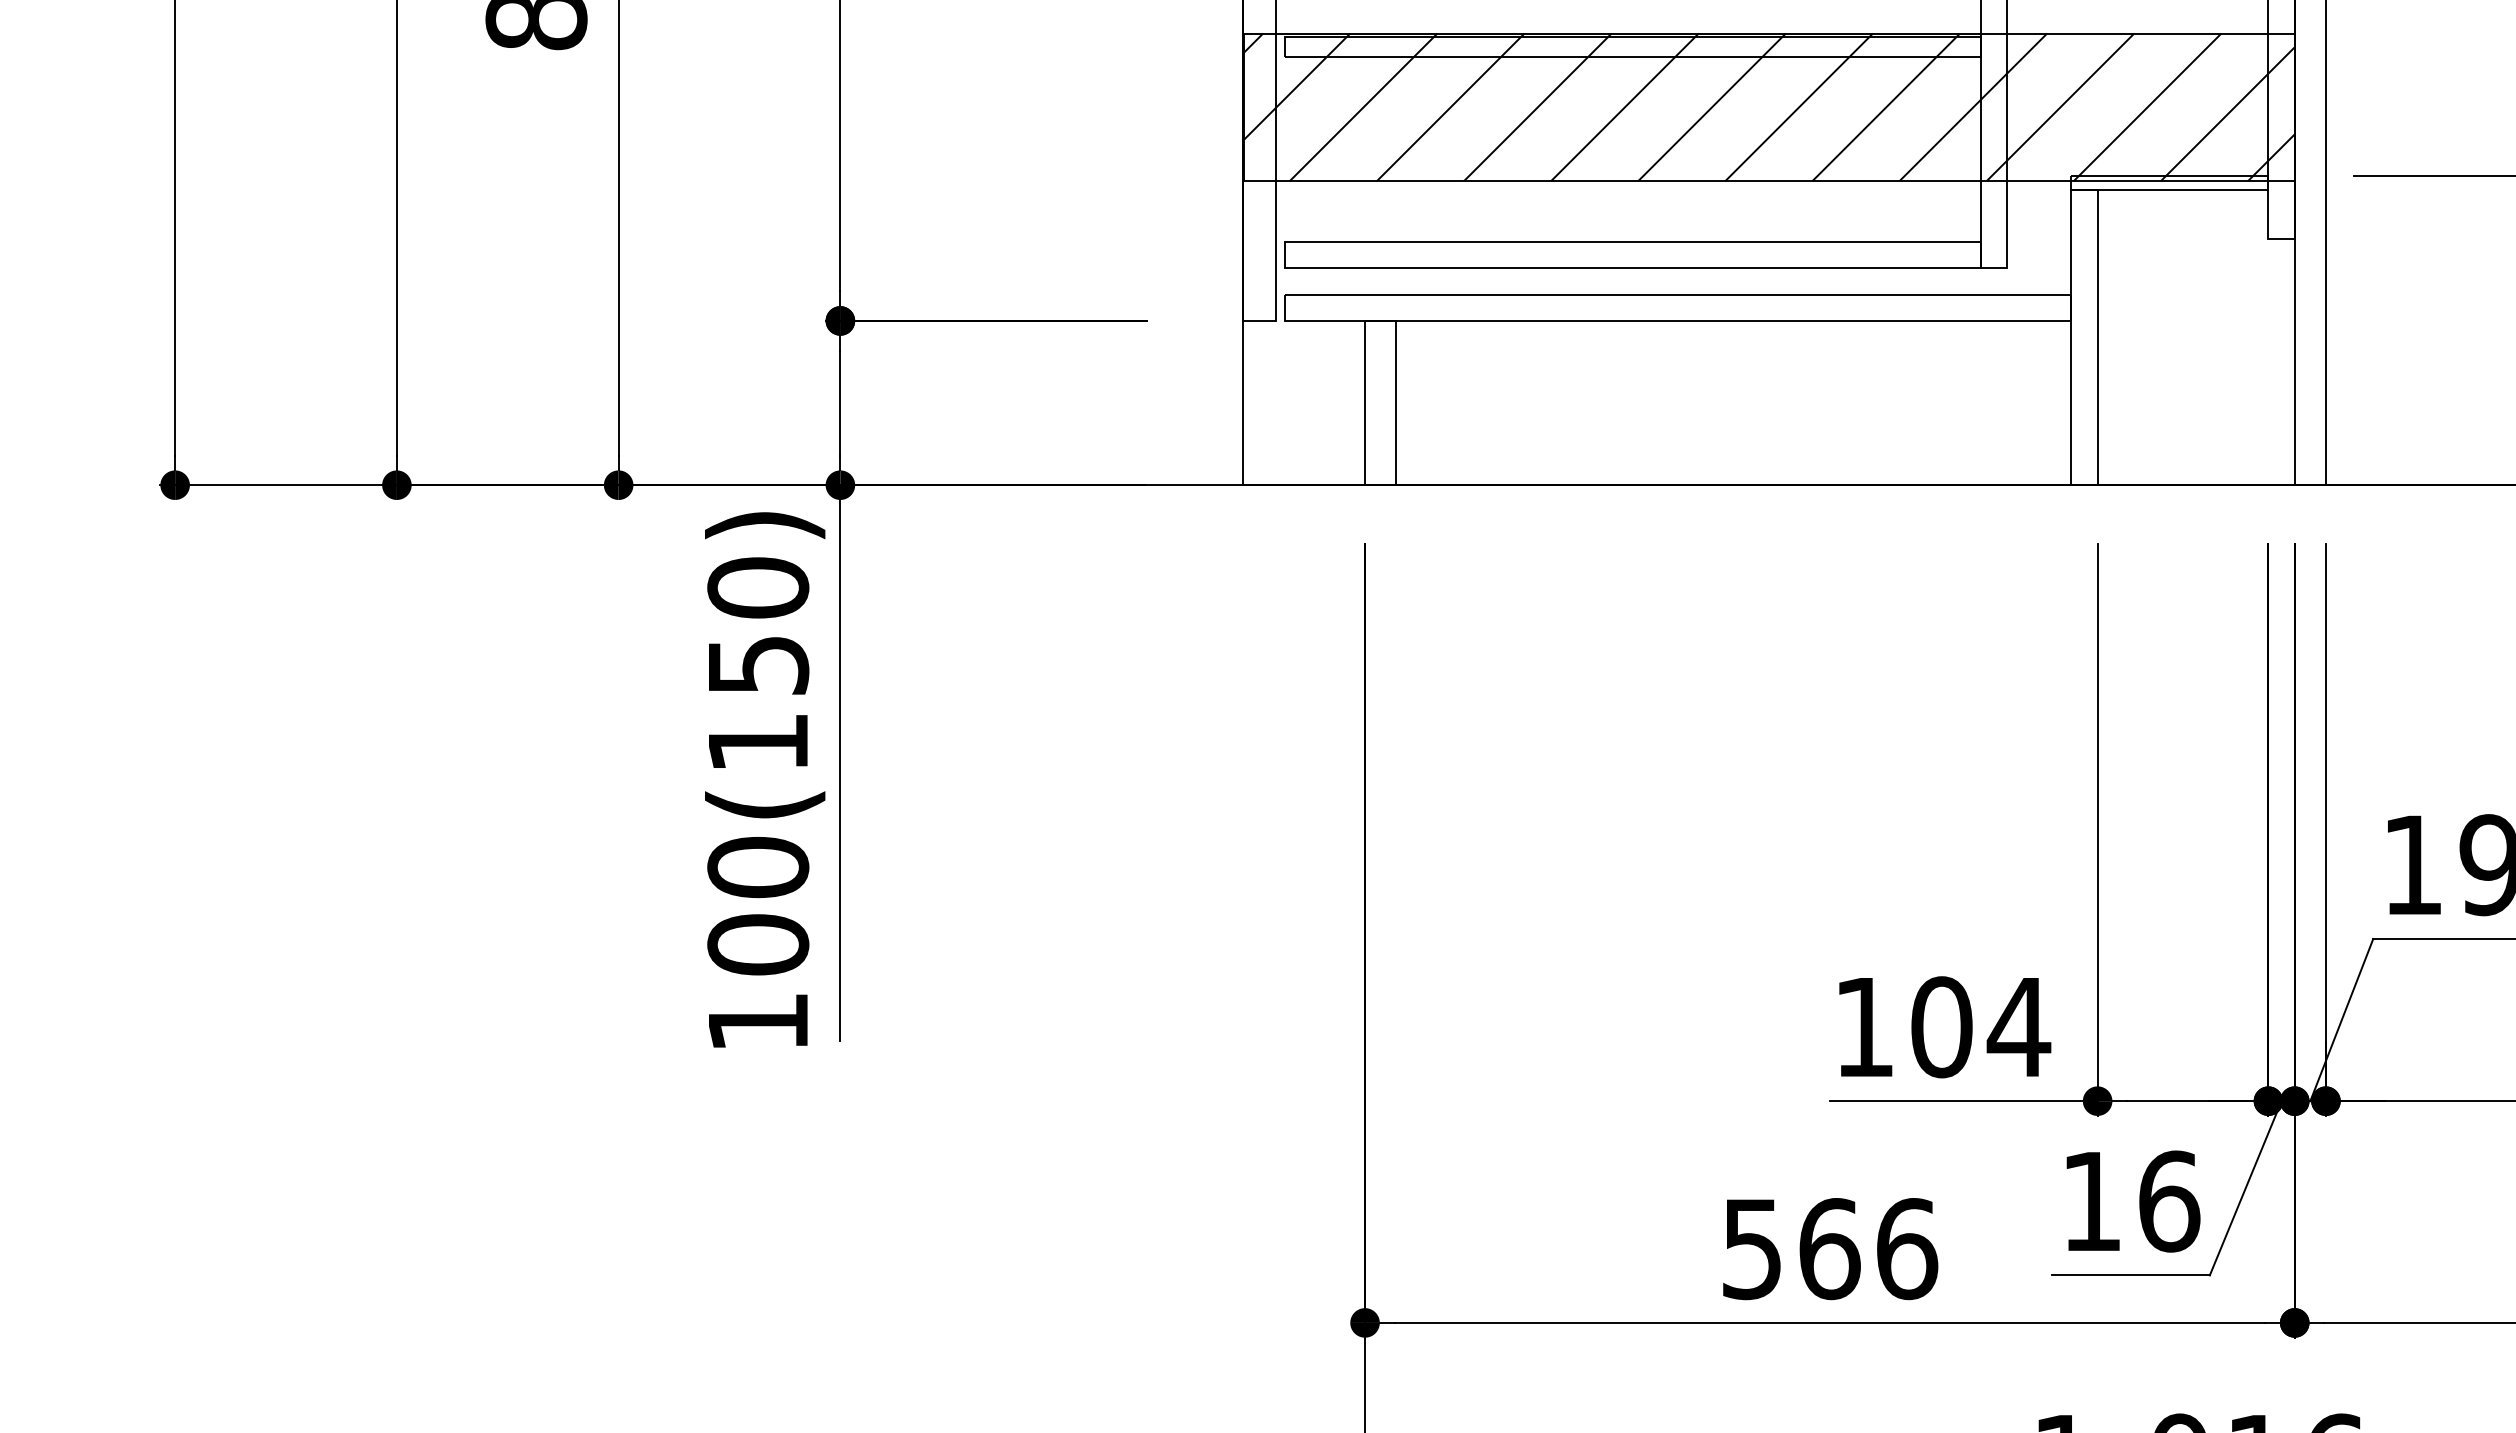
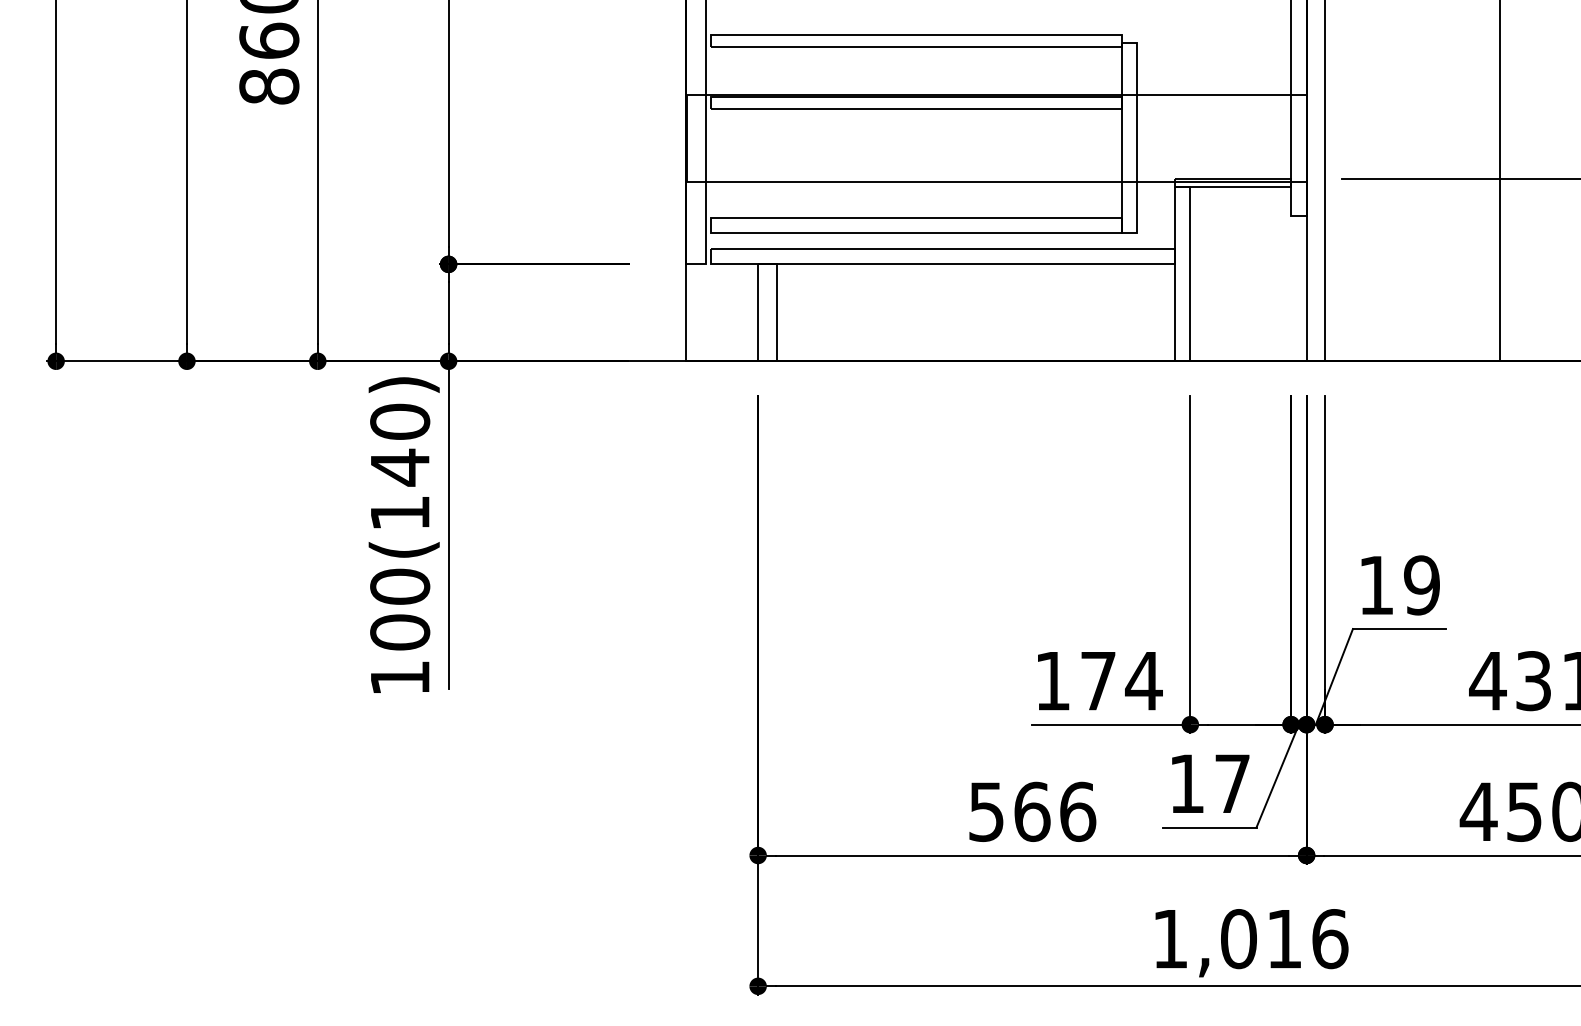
hatch: (1769, 107) -> (996, 138), removed
text: (758, 665) -> (400, 467), 100(150) -> 100(140)
text: (1941, 1027) -> (1098, 681), 104 -> 174
text: (2169, 1200) -> (1232, 783), 16 -> 17

